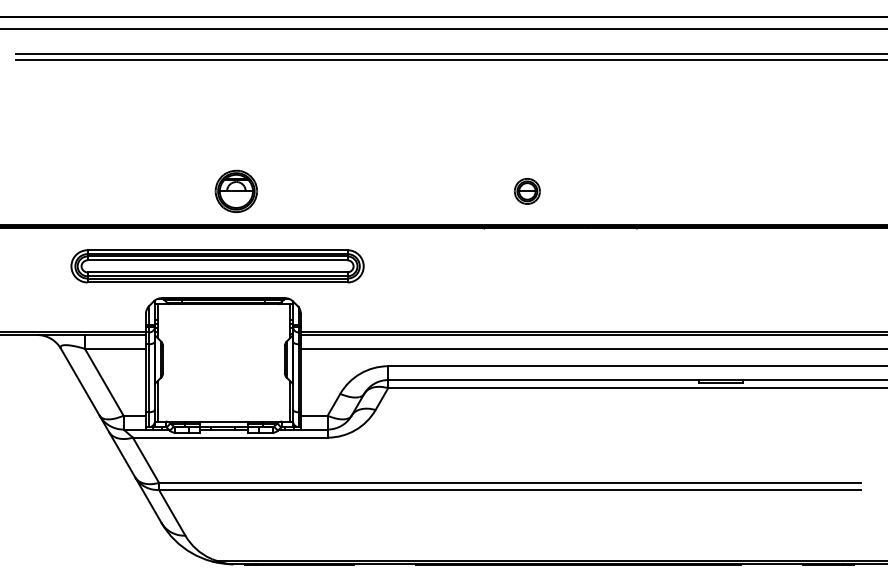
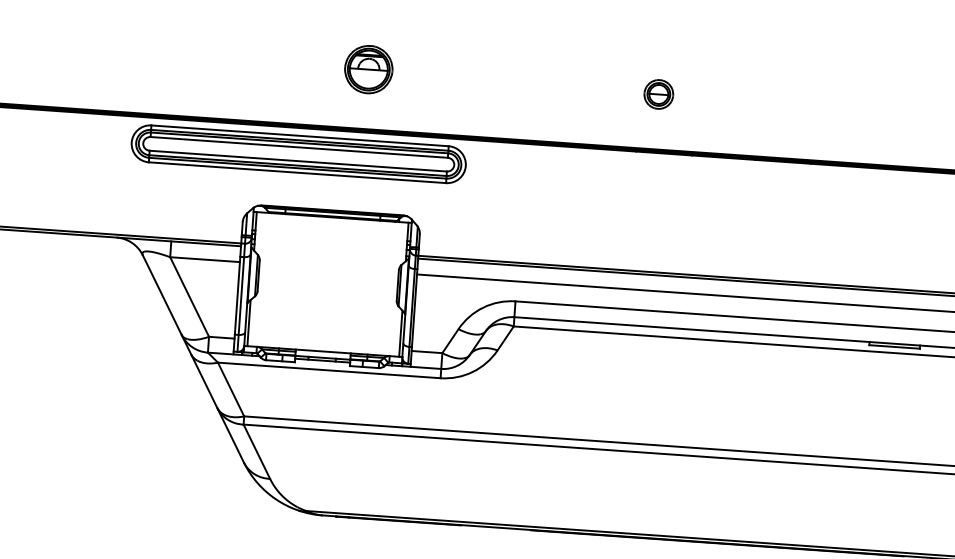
part: (235, 190) -> (367, 68), moved
part: (527, 191) -> (658, 94), moved
part: (217, 266) -> (298, 154), moved

